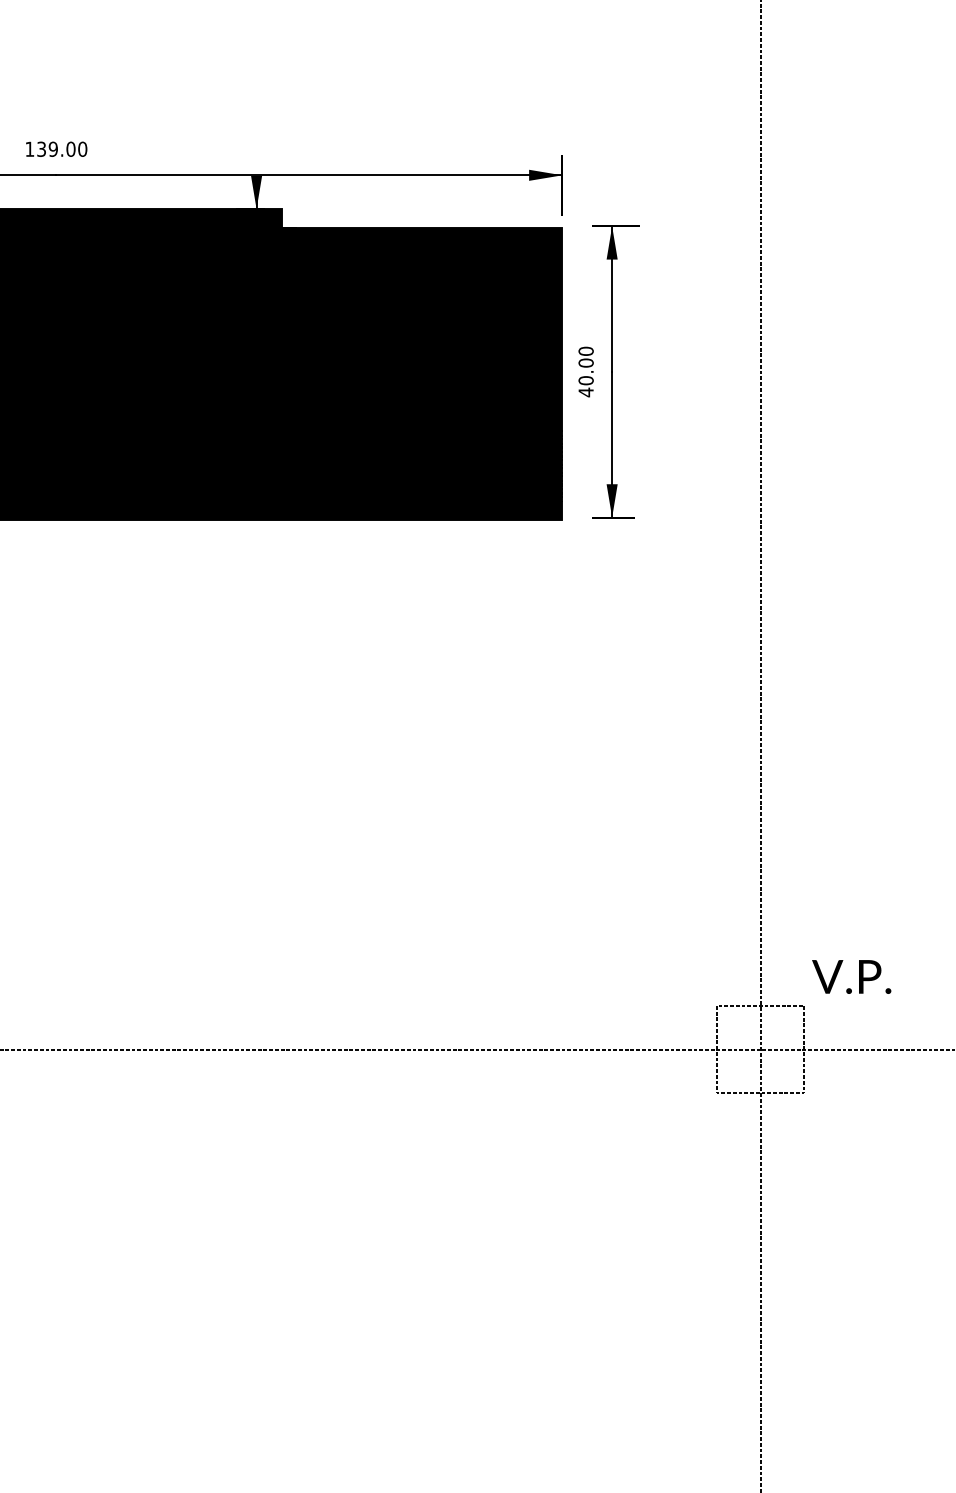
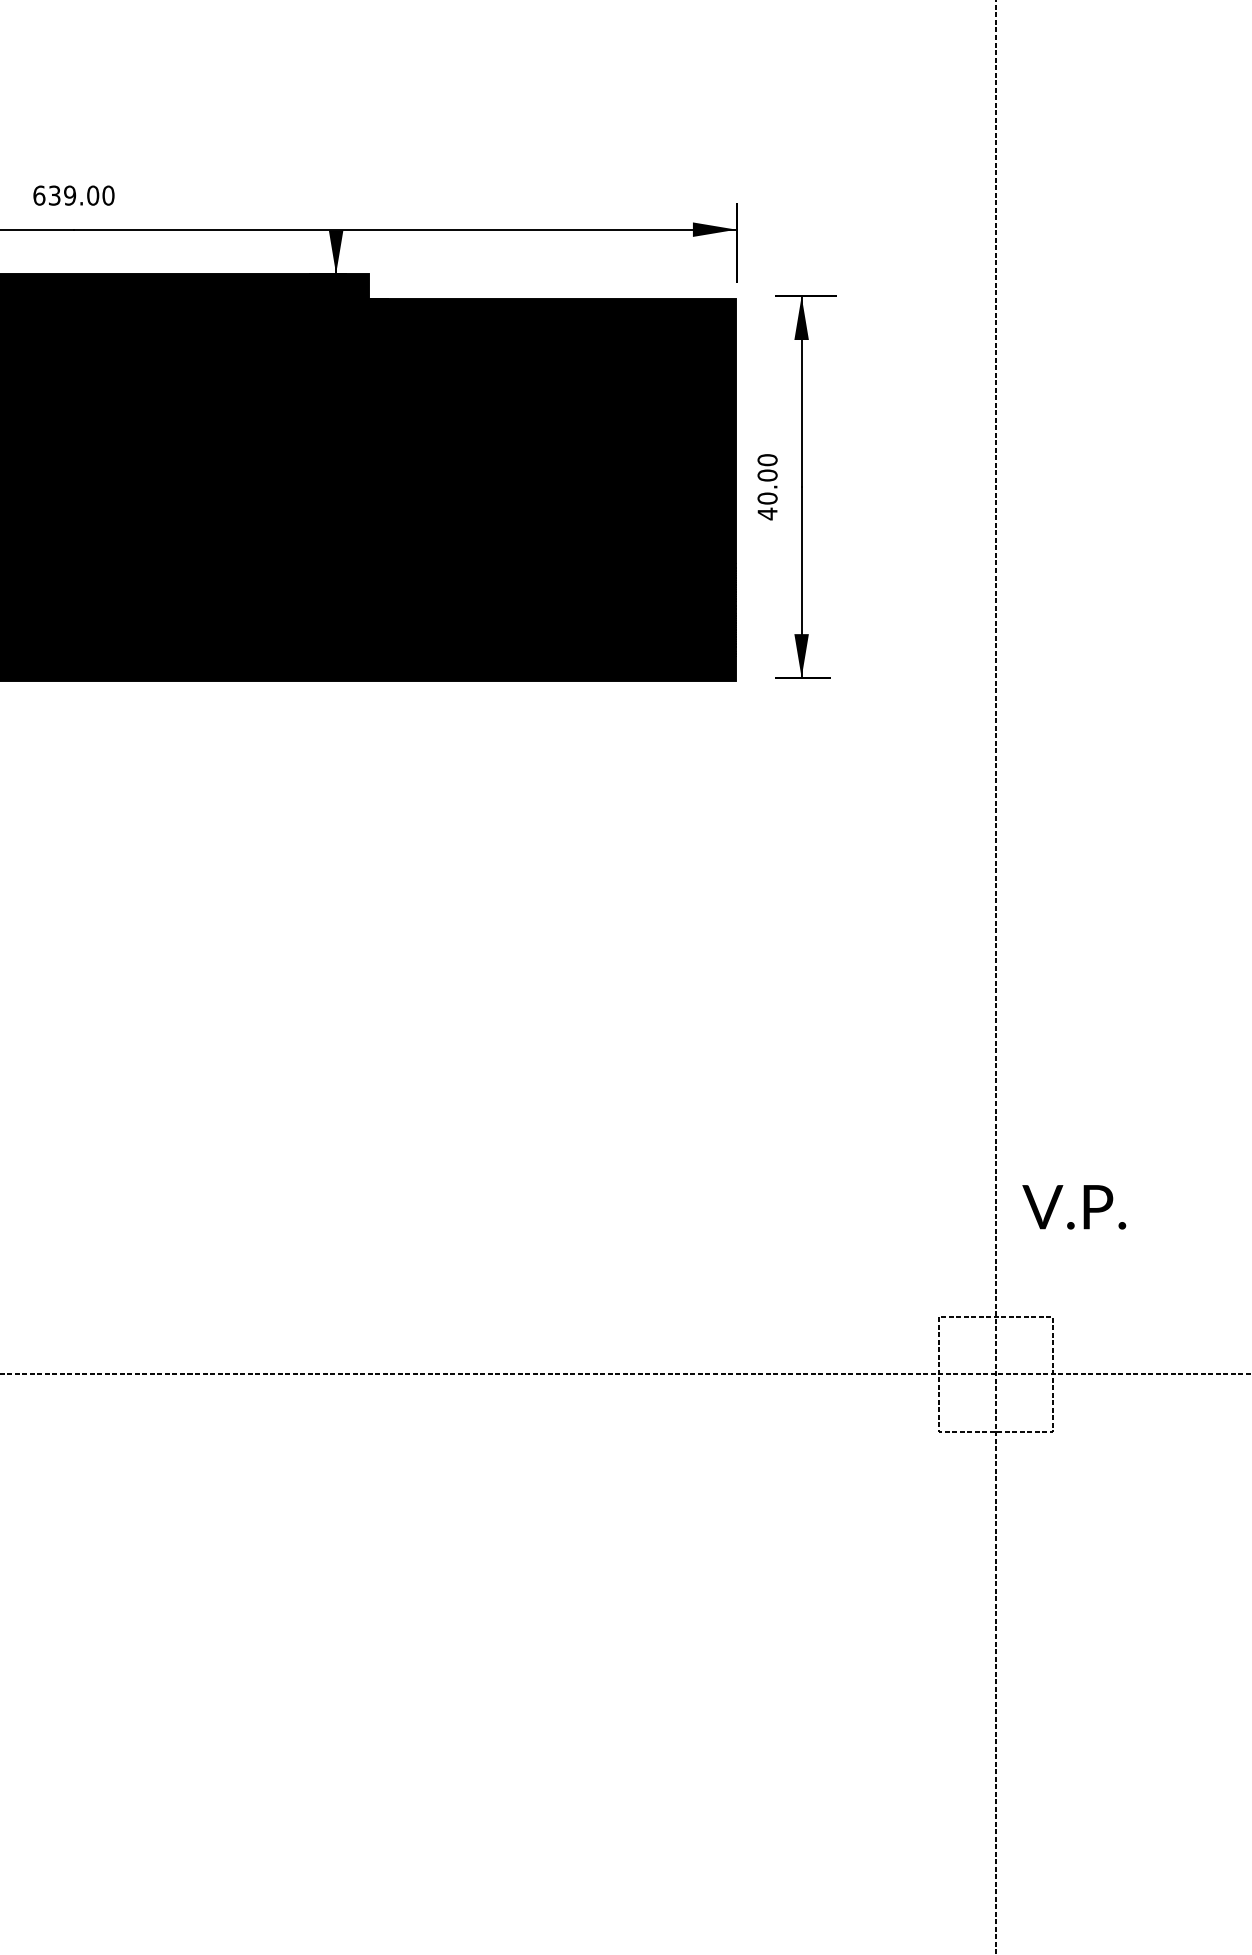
text: (30, 149) -> (39, 195), 139.00 -> 639.00
text: (851, 977) -> (1074, 1207), moved

